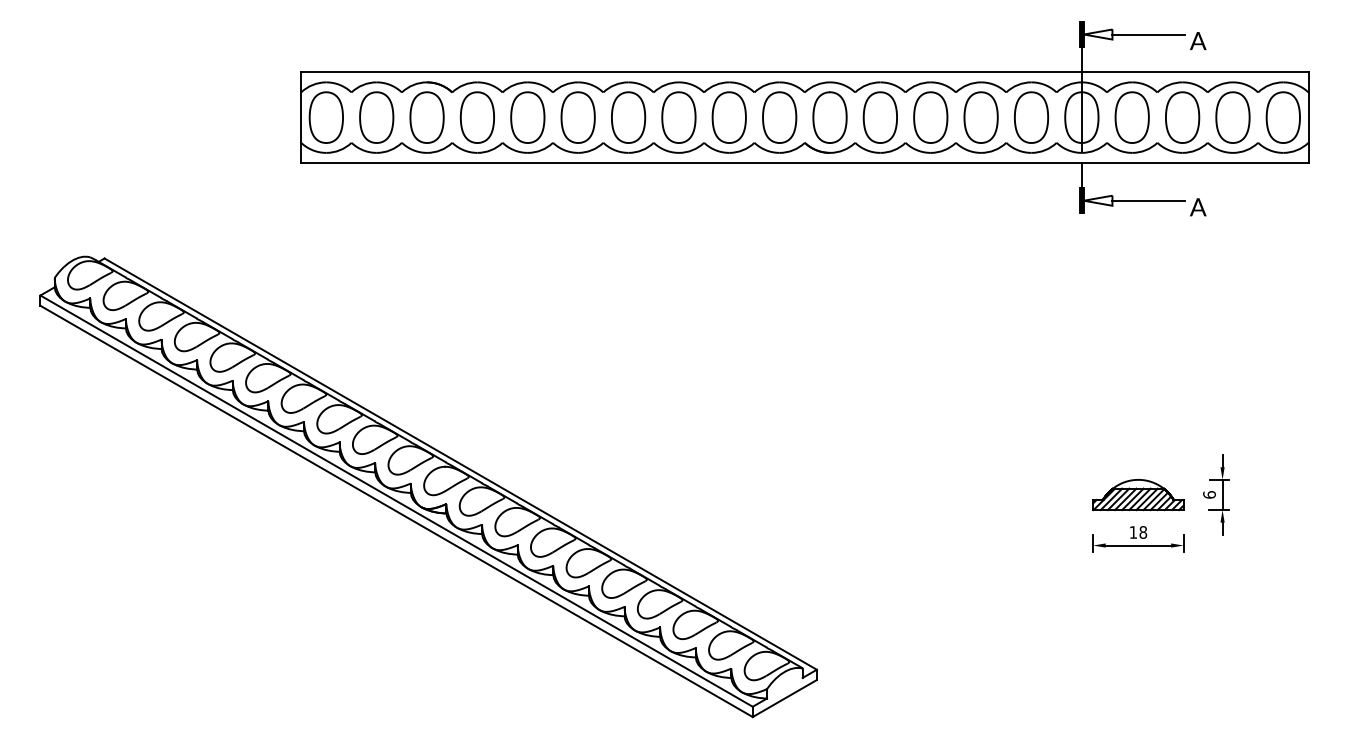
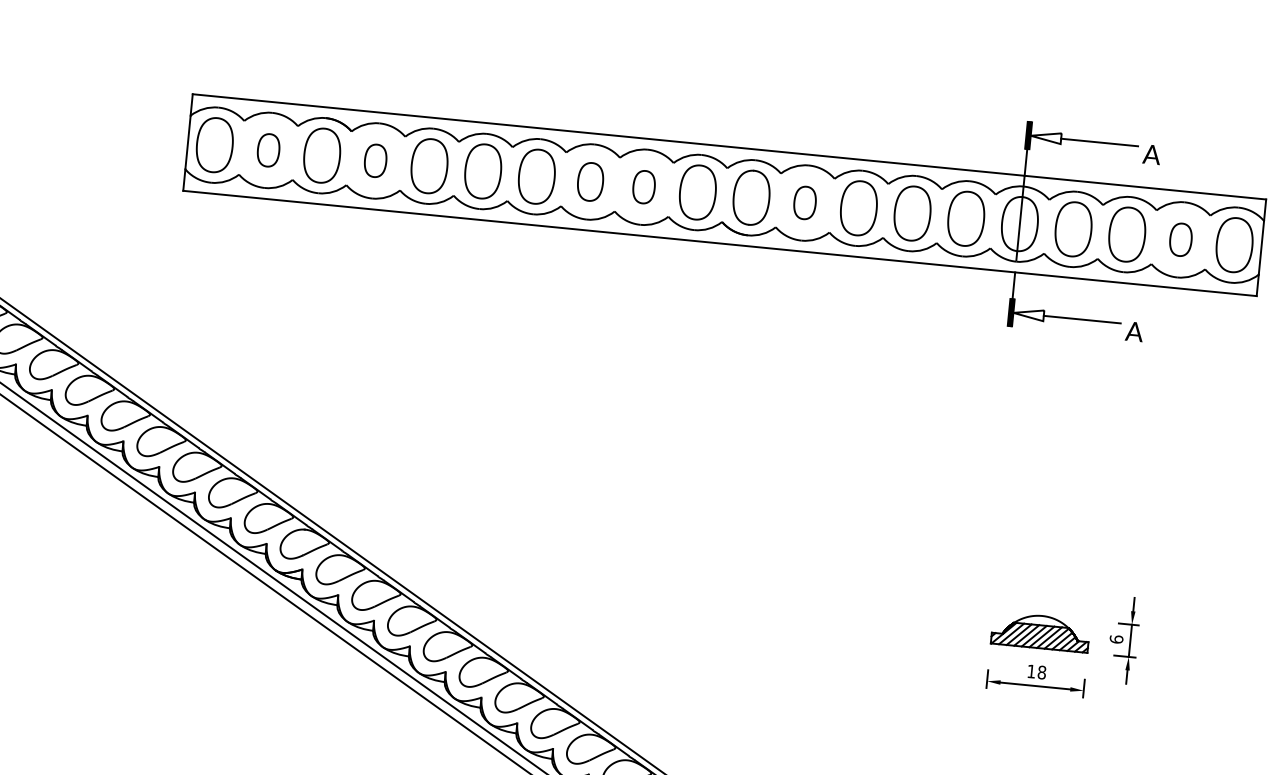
part: (376, 117) -> (268, 150), size x0.6
part: (476, 117) -> (374, 160), size x0.6
part: (678, 117) -> (590, 181), size x0.7
part: (728, 117) -> (643, 187), size x0.6
part: (879, 117) -> (804, 202), size x0.6
part: (1232, 117) -> (1180, 239), size x0.6

